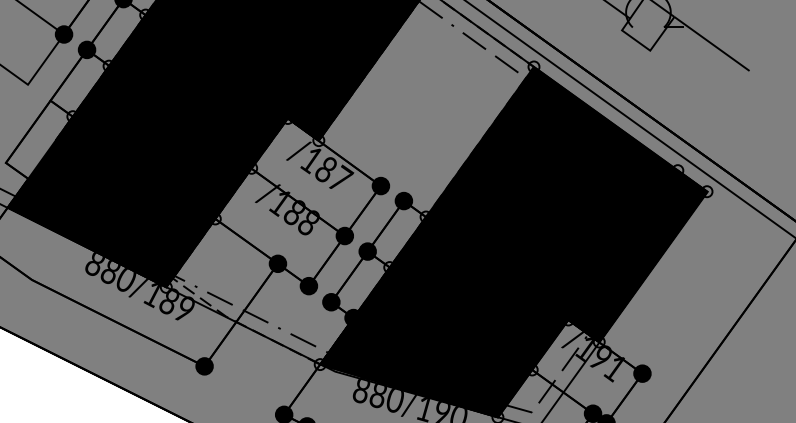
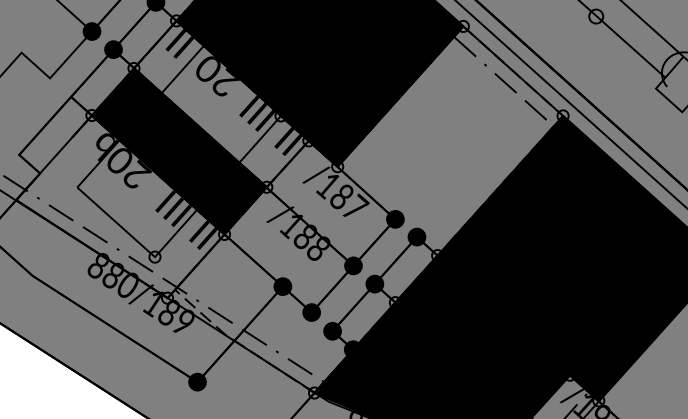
fill: (198, 91) -> (221, 103), removed
fill: (111, 201) -> (121, 205), removed

